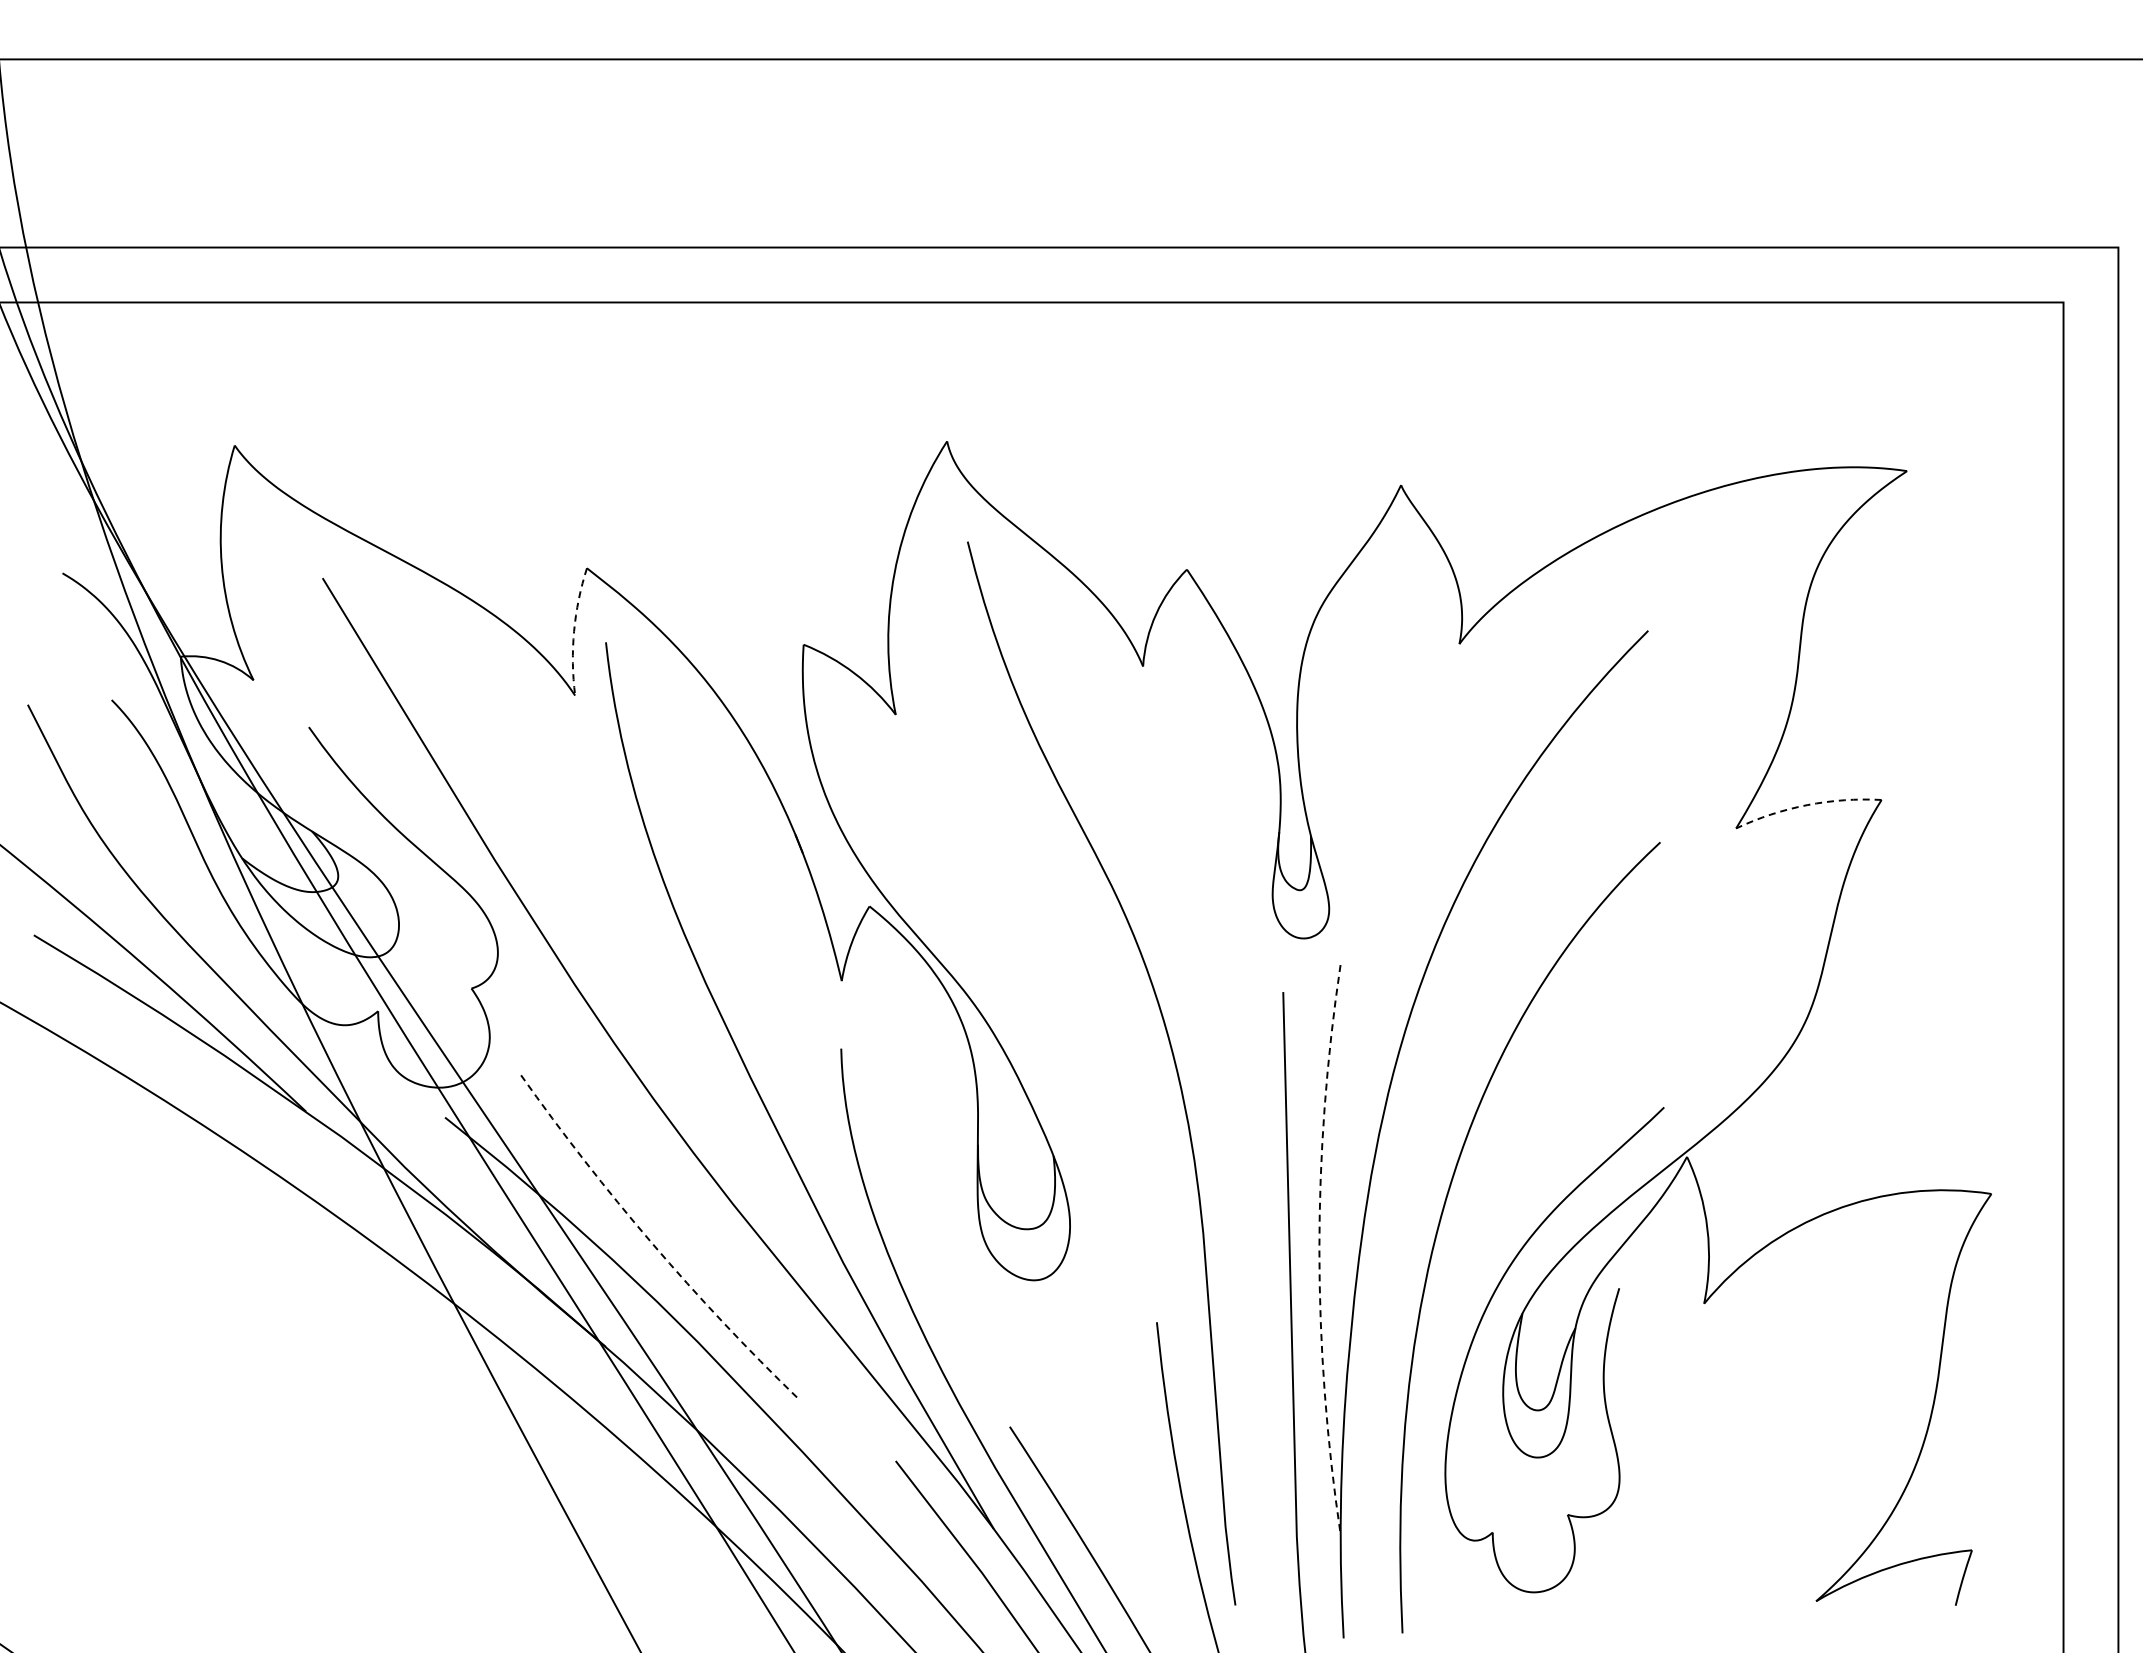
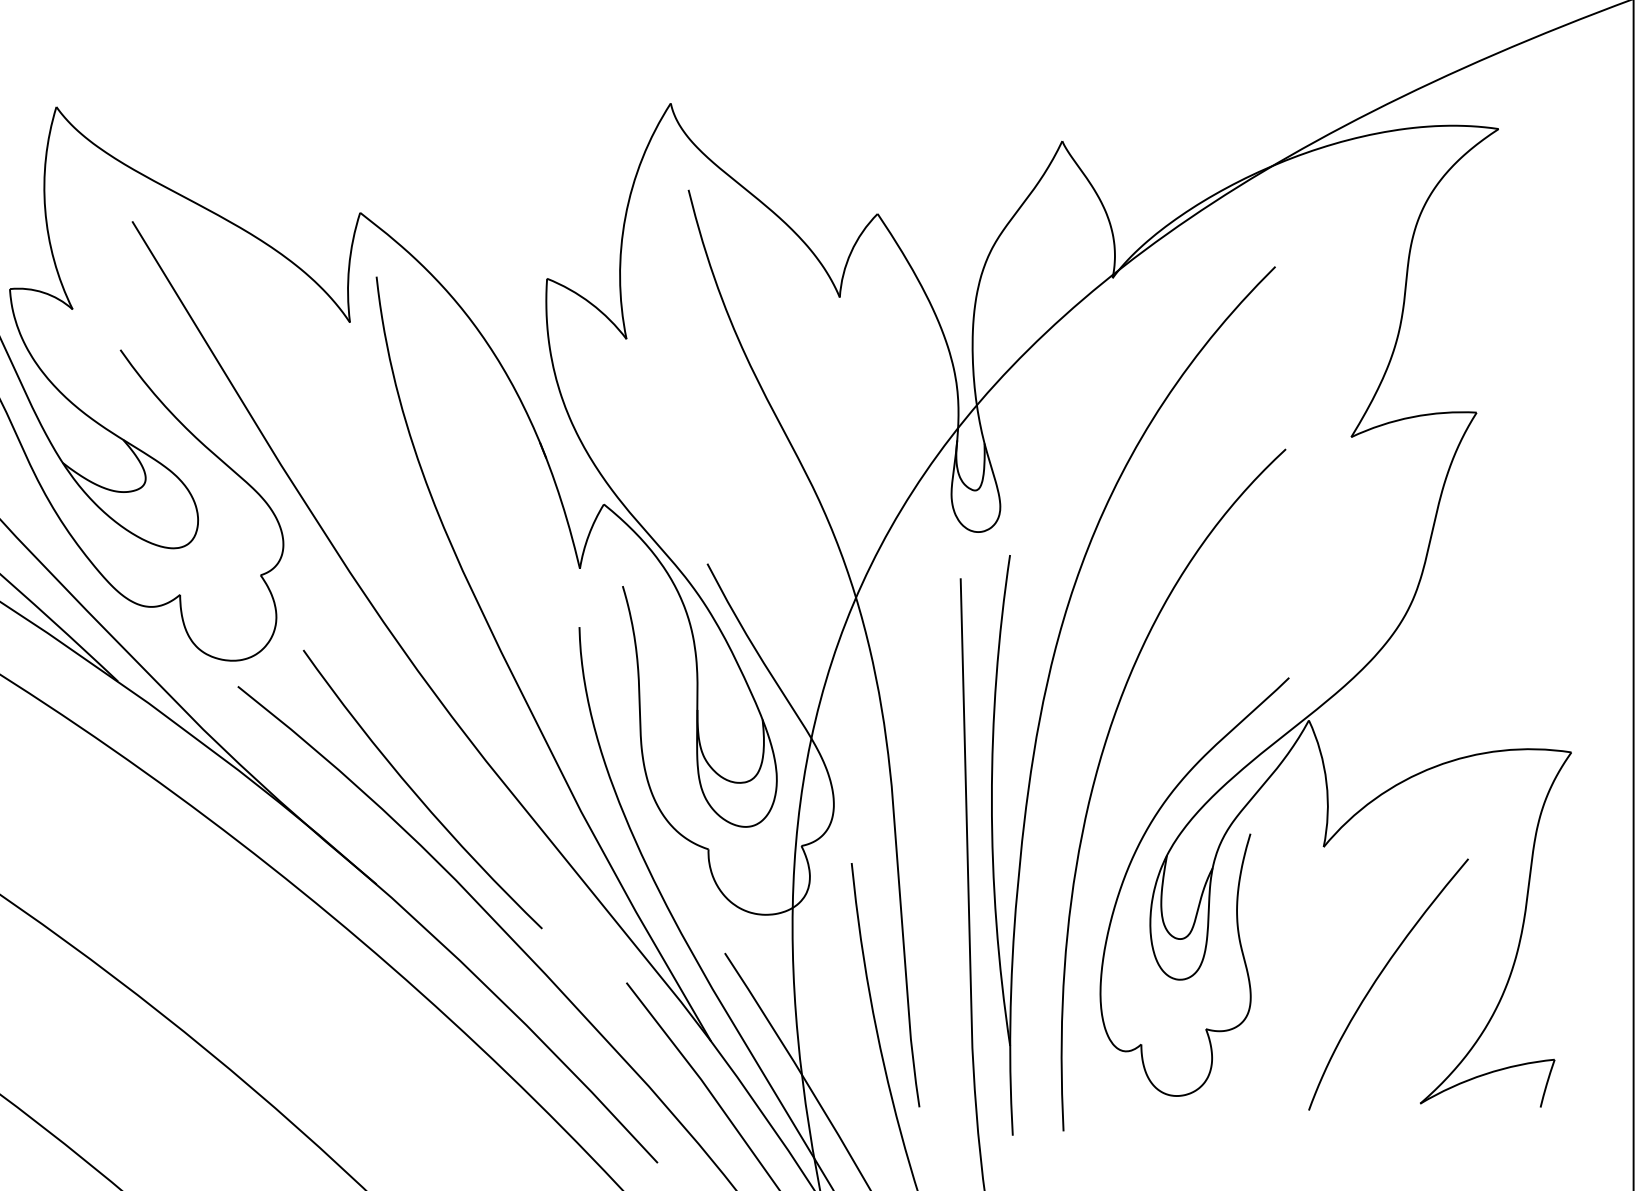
arc: (574, 631) -> (349, 267), dashed -> solid
arc: (1807, 805) -> (1412, 417), dashed -> solid
part: (1081, 1134) -> (786, 701), added
arc: (652, 1243) -> (416, 795), dashed -> solid
arc: (1319, 1249) -> (991, 800), dashed -> solid
curve: (1767, 1456) -> (1378, 978), added

